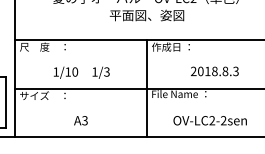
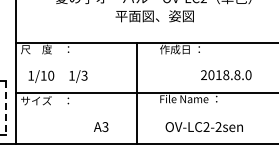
text: (235, 71) -> (248, 75), 2018.8.3 -> 2018.8.0
text: (81, 72) -> (57, 76), moved
line: (147, 88) -> (137, 93), moved
line: (6, 103) -> (6, 108), solid -> dashed
text: (209, 120) -> (203, 126), moved
text: (81, 121) -> (101, 127), moved

